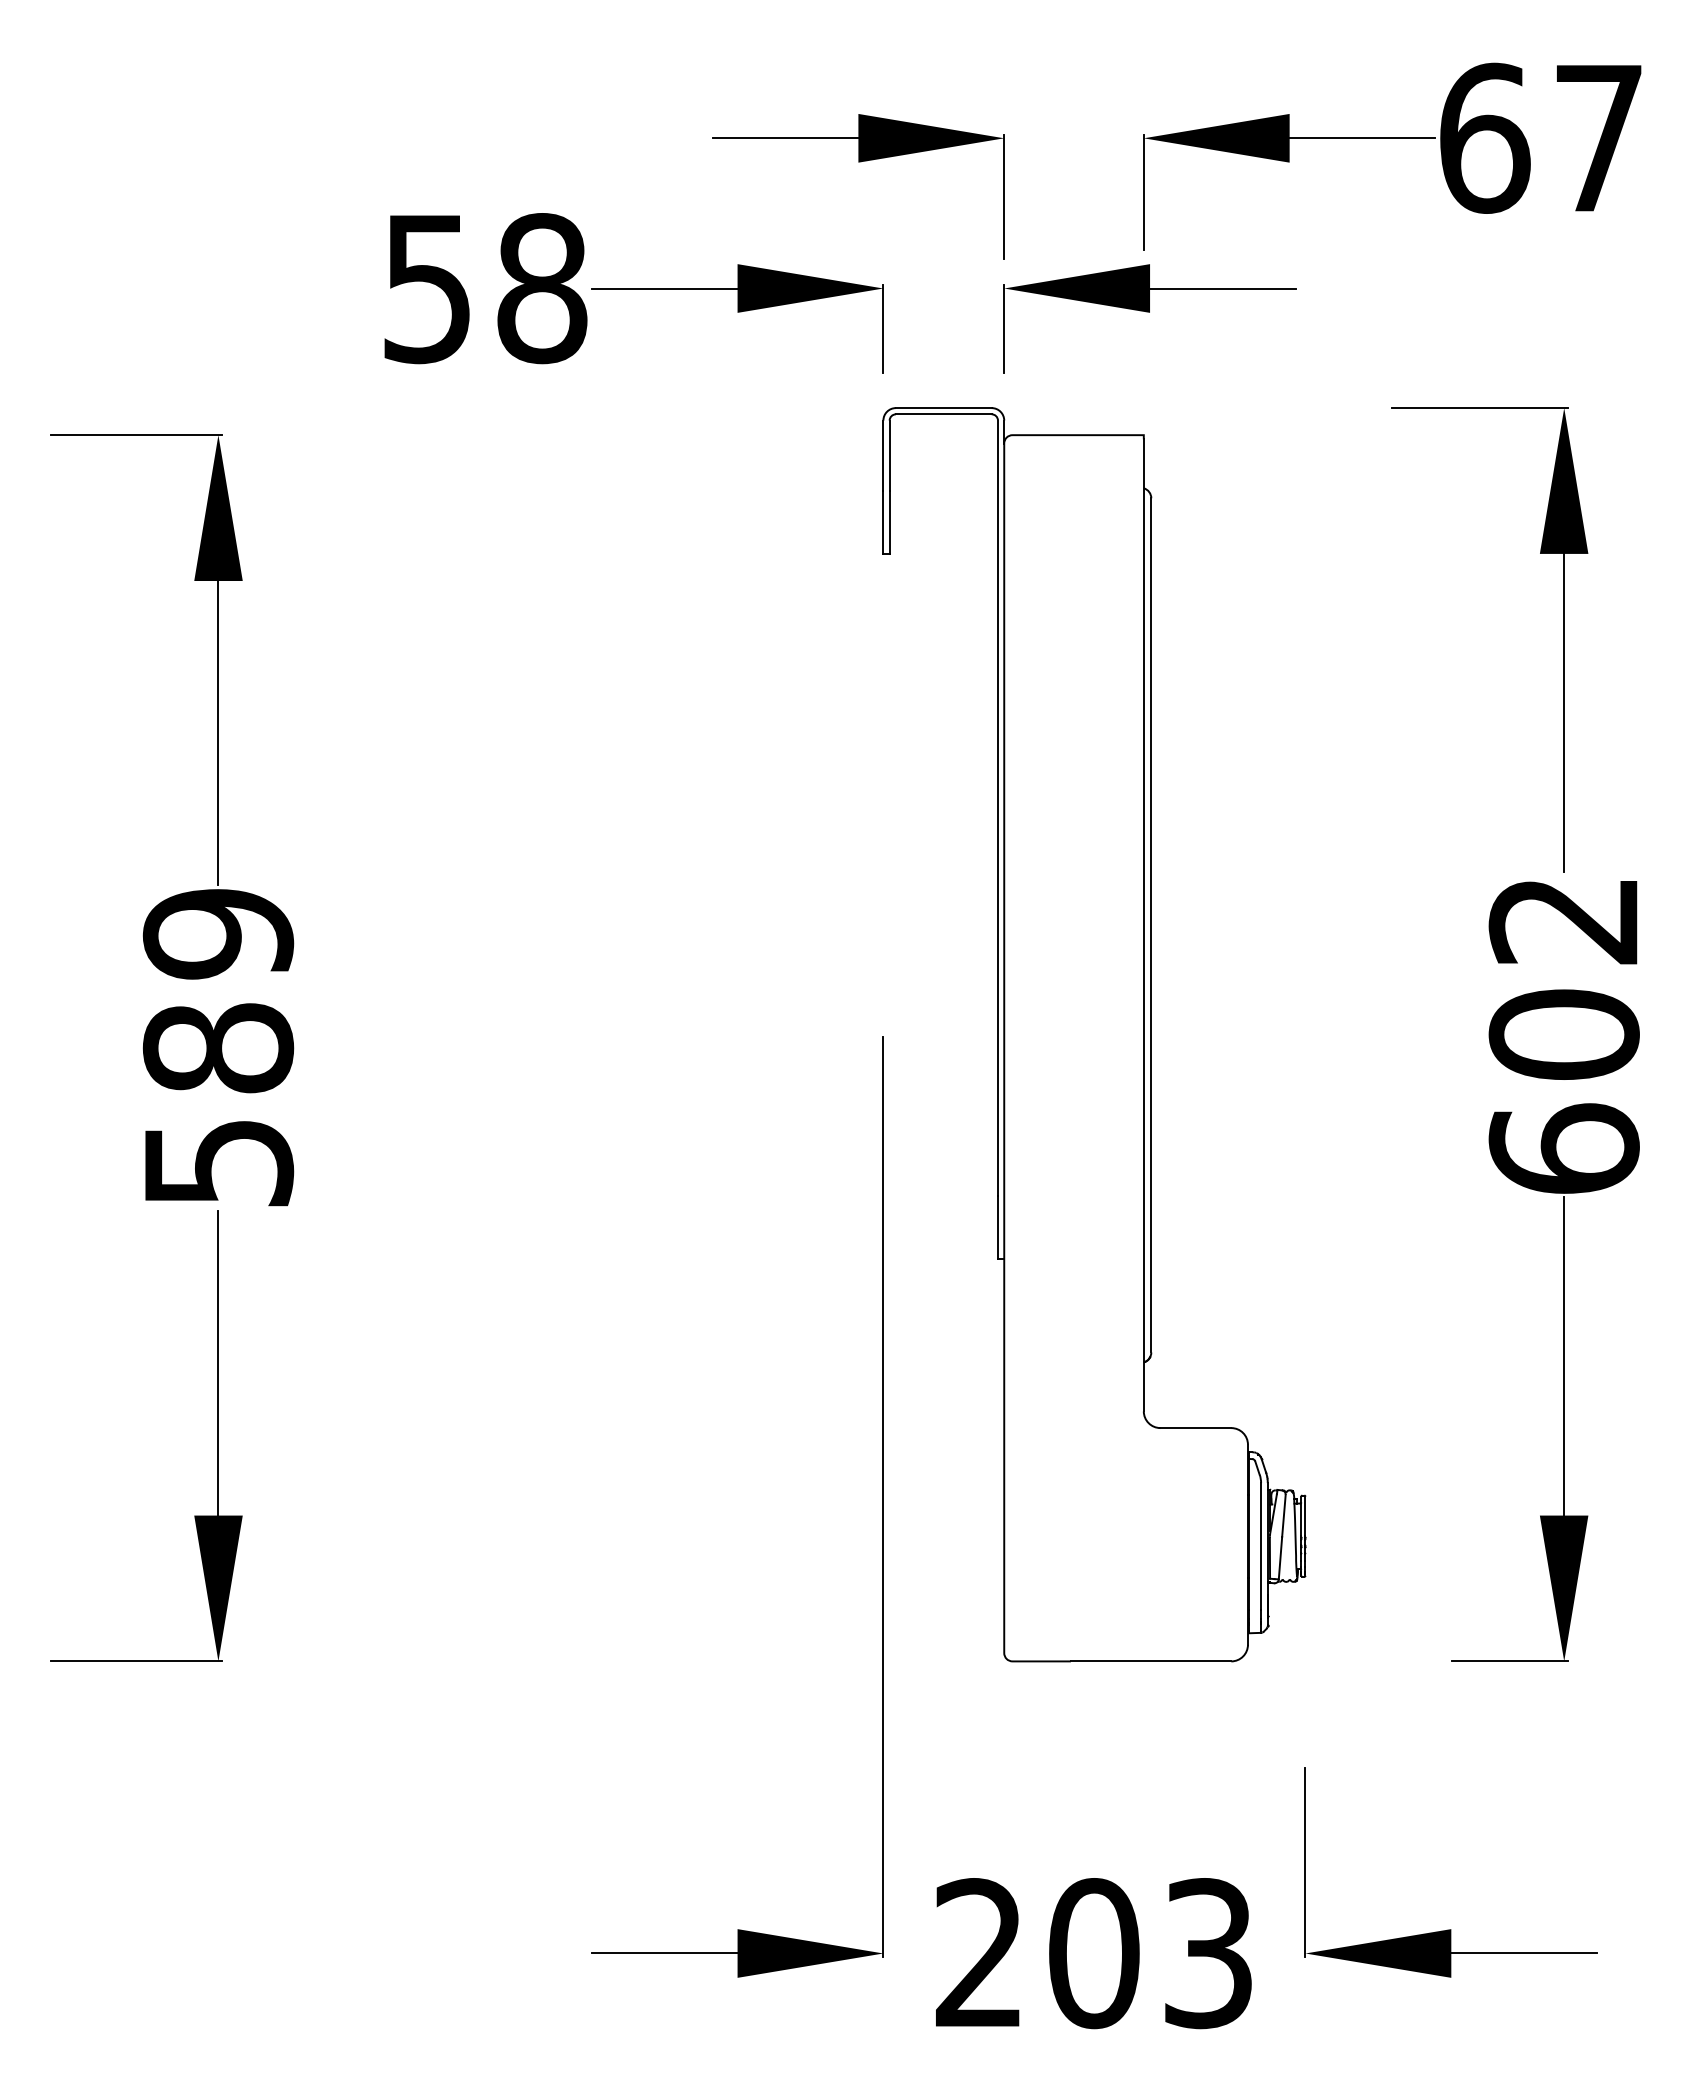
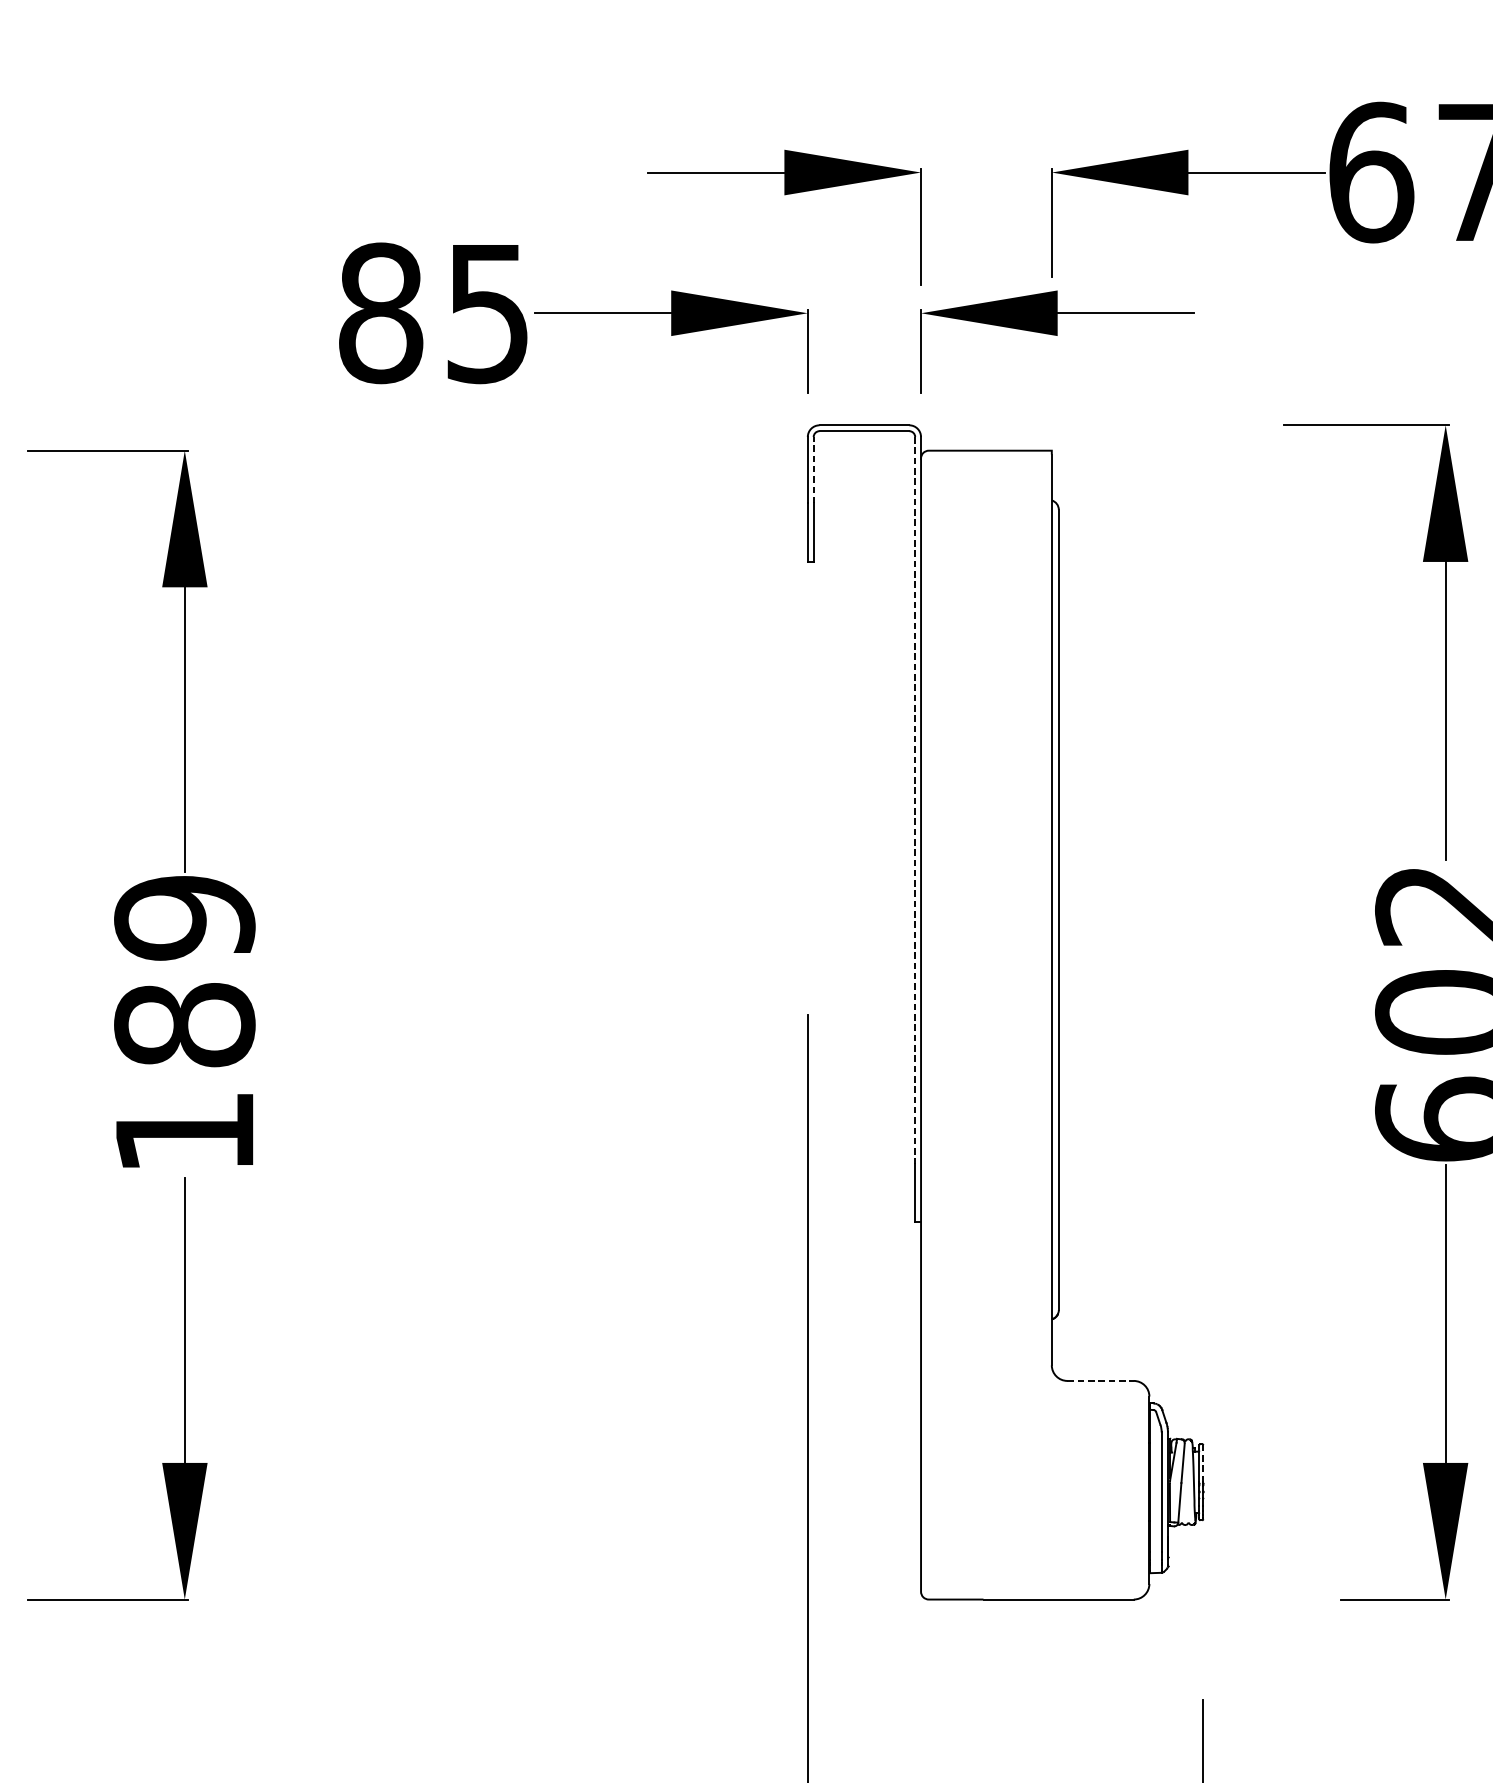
text: (485, 288) -> (435, 313), 58 -> 85
line: (889, 455) -> (813, 469), solid -> dashed
line: (997, 808) -> (914, 800), solid -> dashed
text: (219, 1163) -> (185, 1133), 589 -> 189
line: (1196, 1428) -> (1101, 1381), solid -> dashed
line: (1305, 1516) -> (1203, 1463), solid -> dashed

